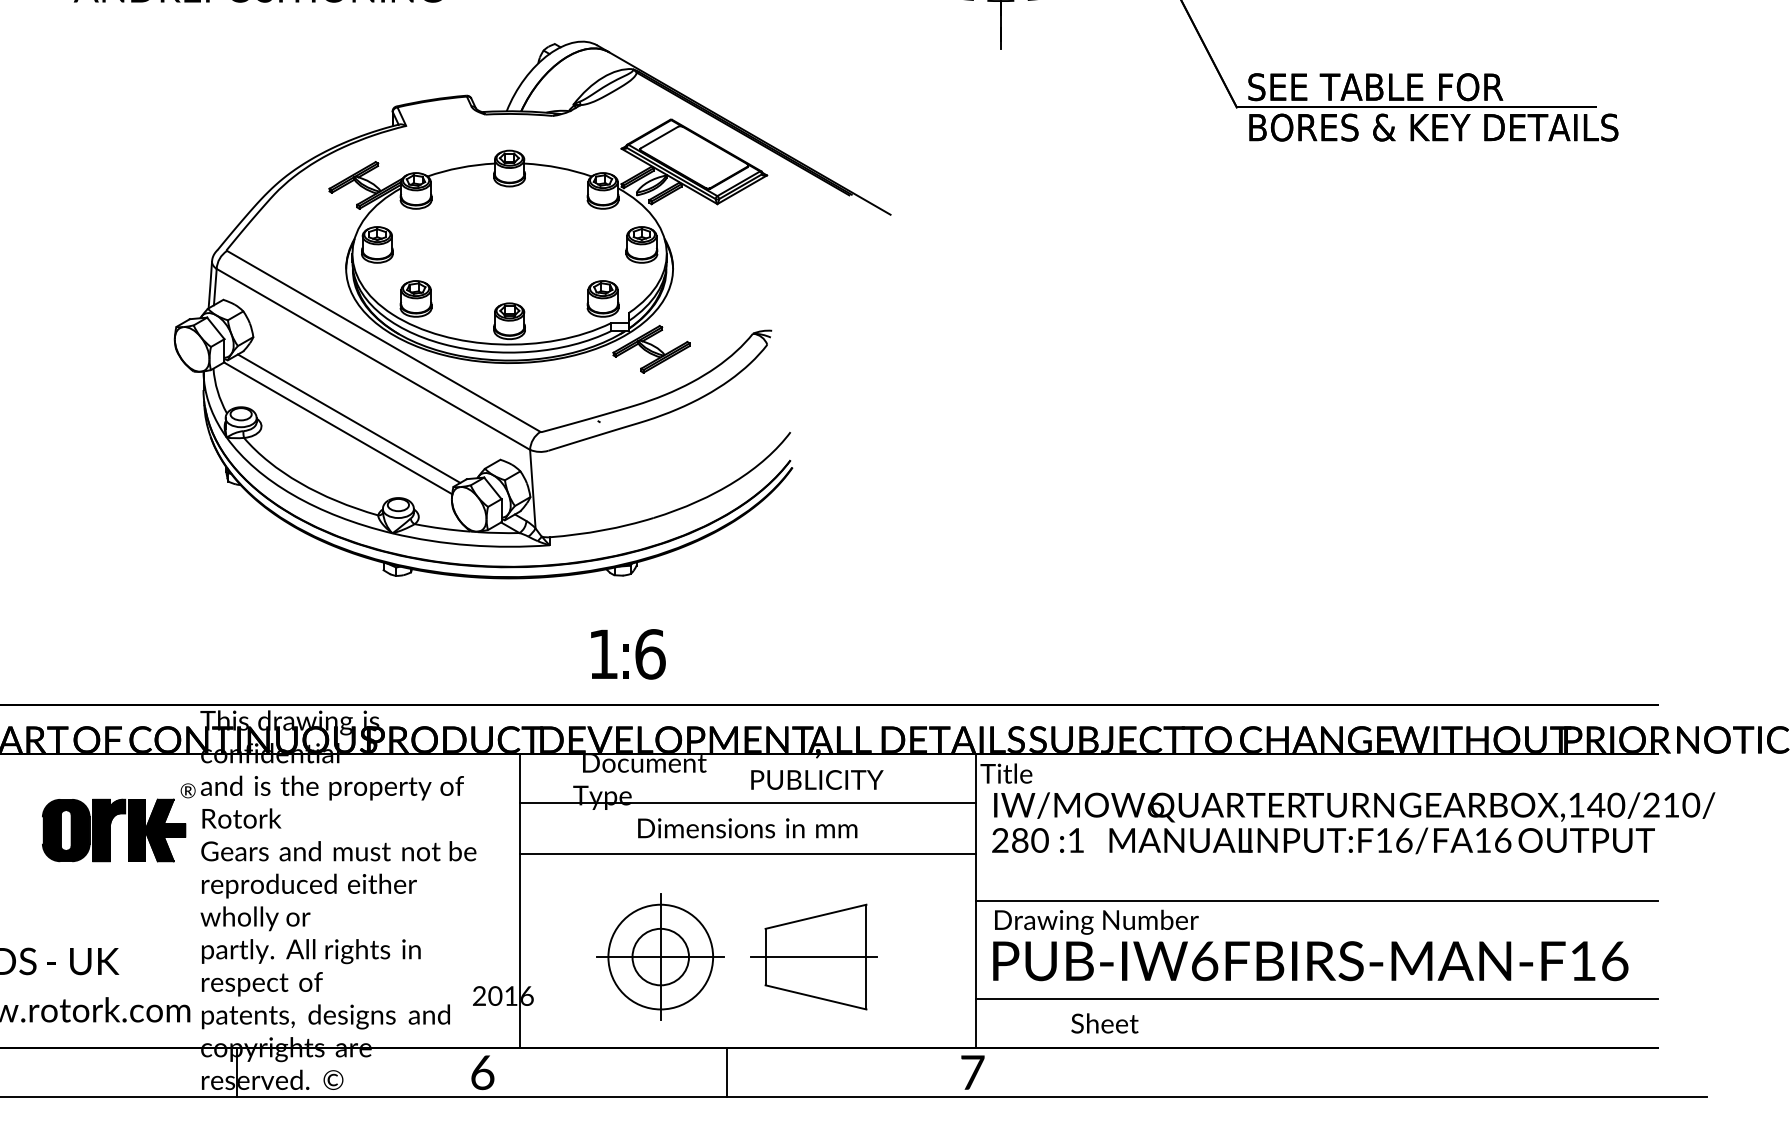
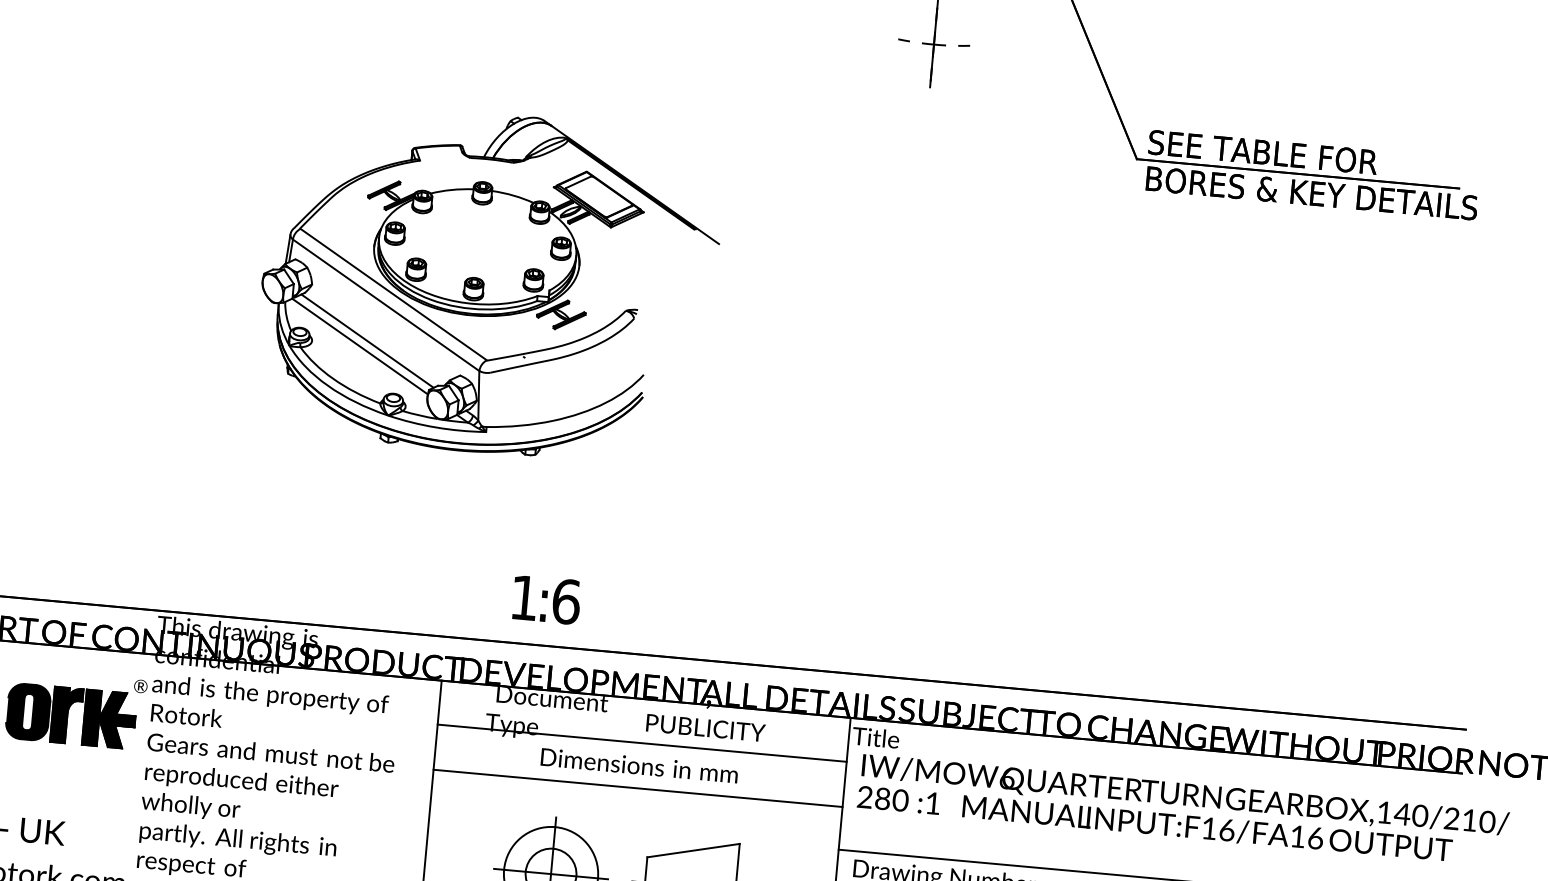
part: (532, 309) -> (488, 282), size x0.7

